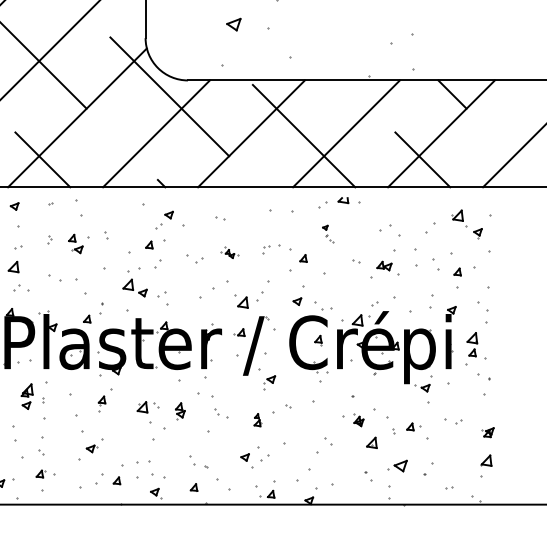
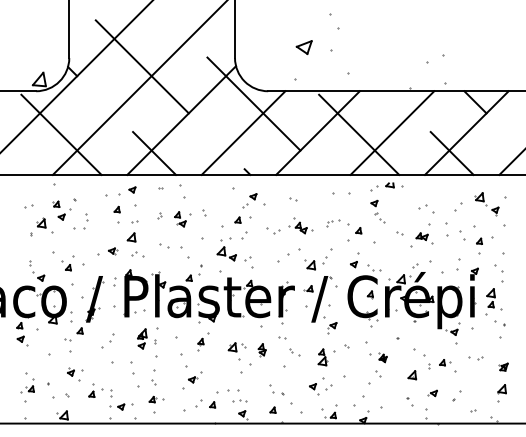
part: (232, 24) -> (303, 47), size x1.43
part: (327, 233) -> (377, 211), size x1.67
part: (229, 251) -> (300, 225), size x1.67
part: (206, 394) -> (282, 337), size x0.62
part: (257, 420) -> (322, 357), size x1.67
part: (352, 420) -> (378, 357), moved
part: (397, 466) -> (432, 393), size x0.62
part: (151, 475) -> (239, 400), size x0.62

